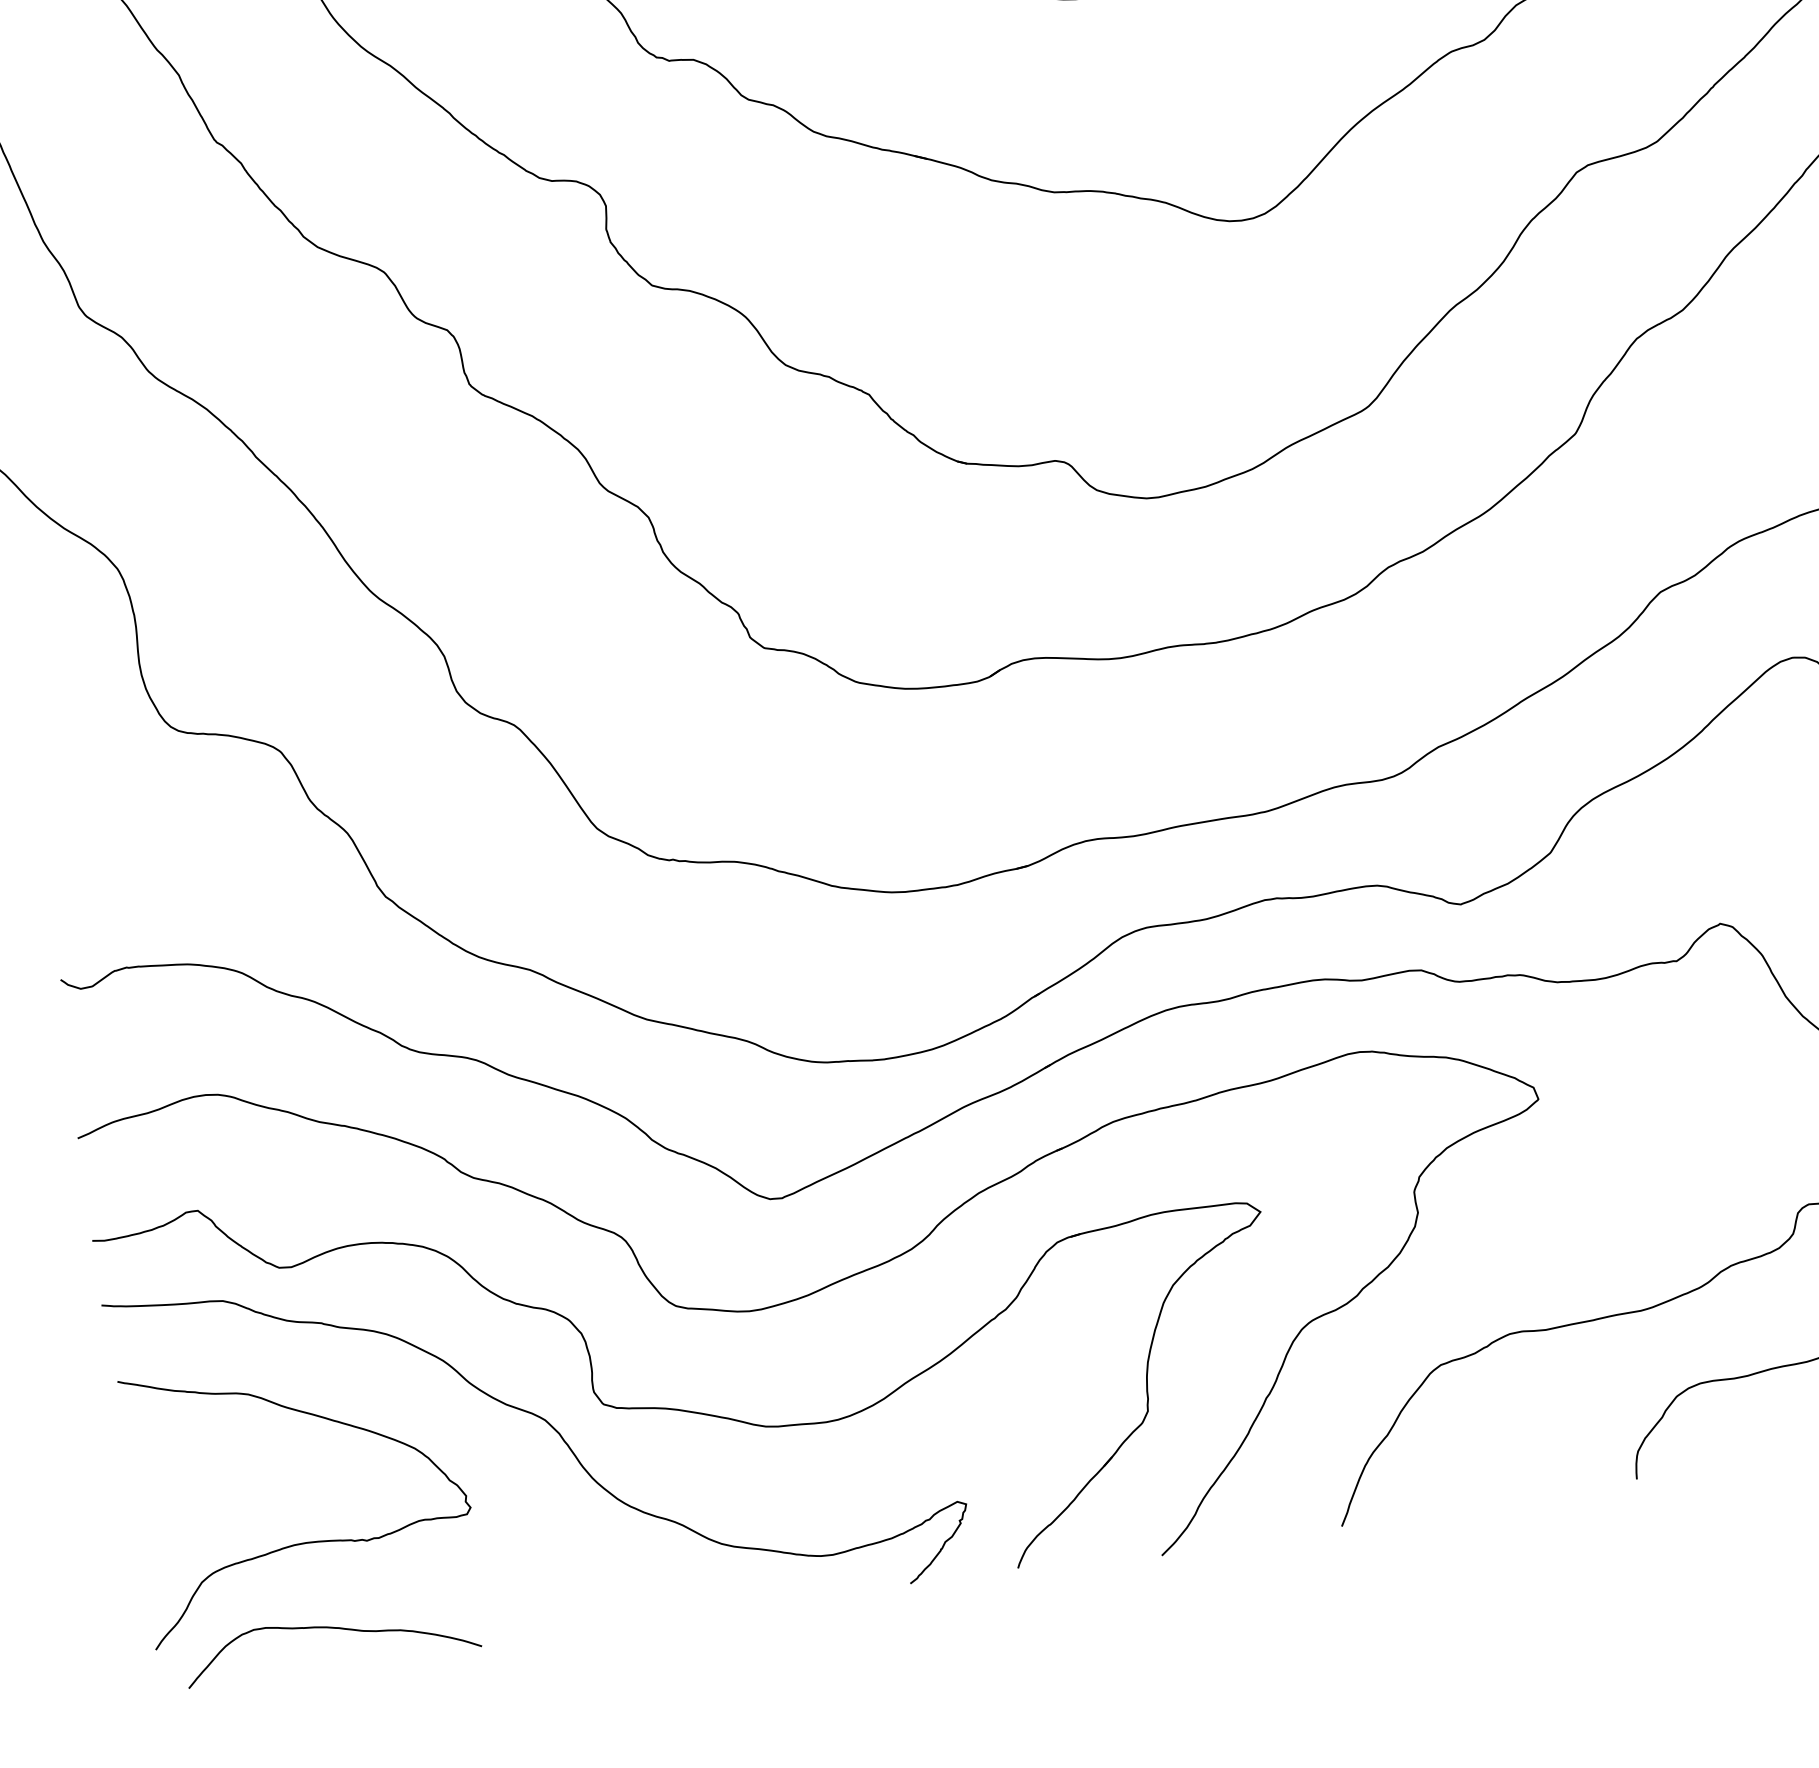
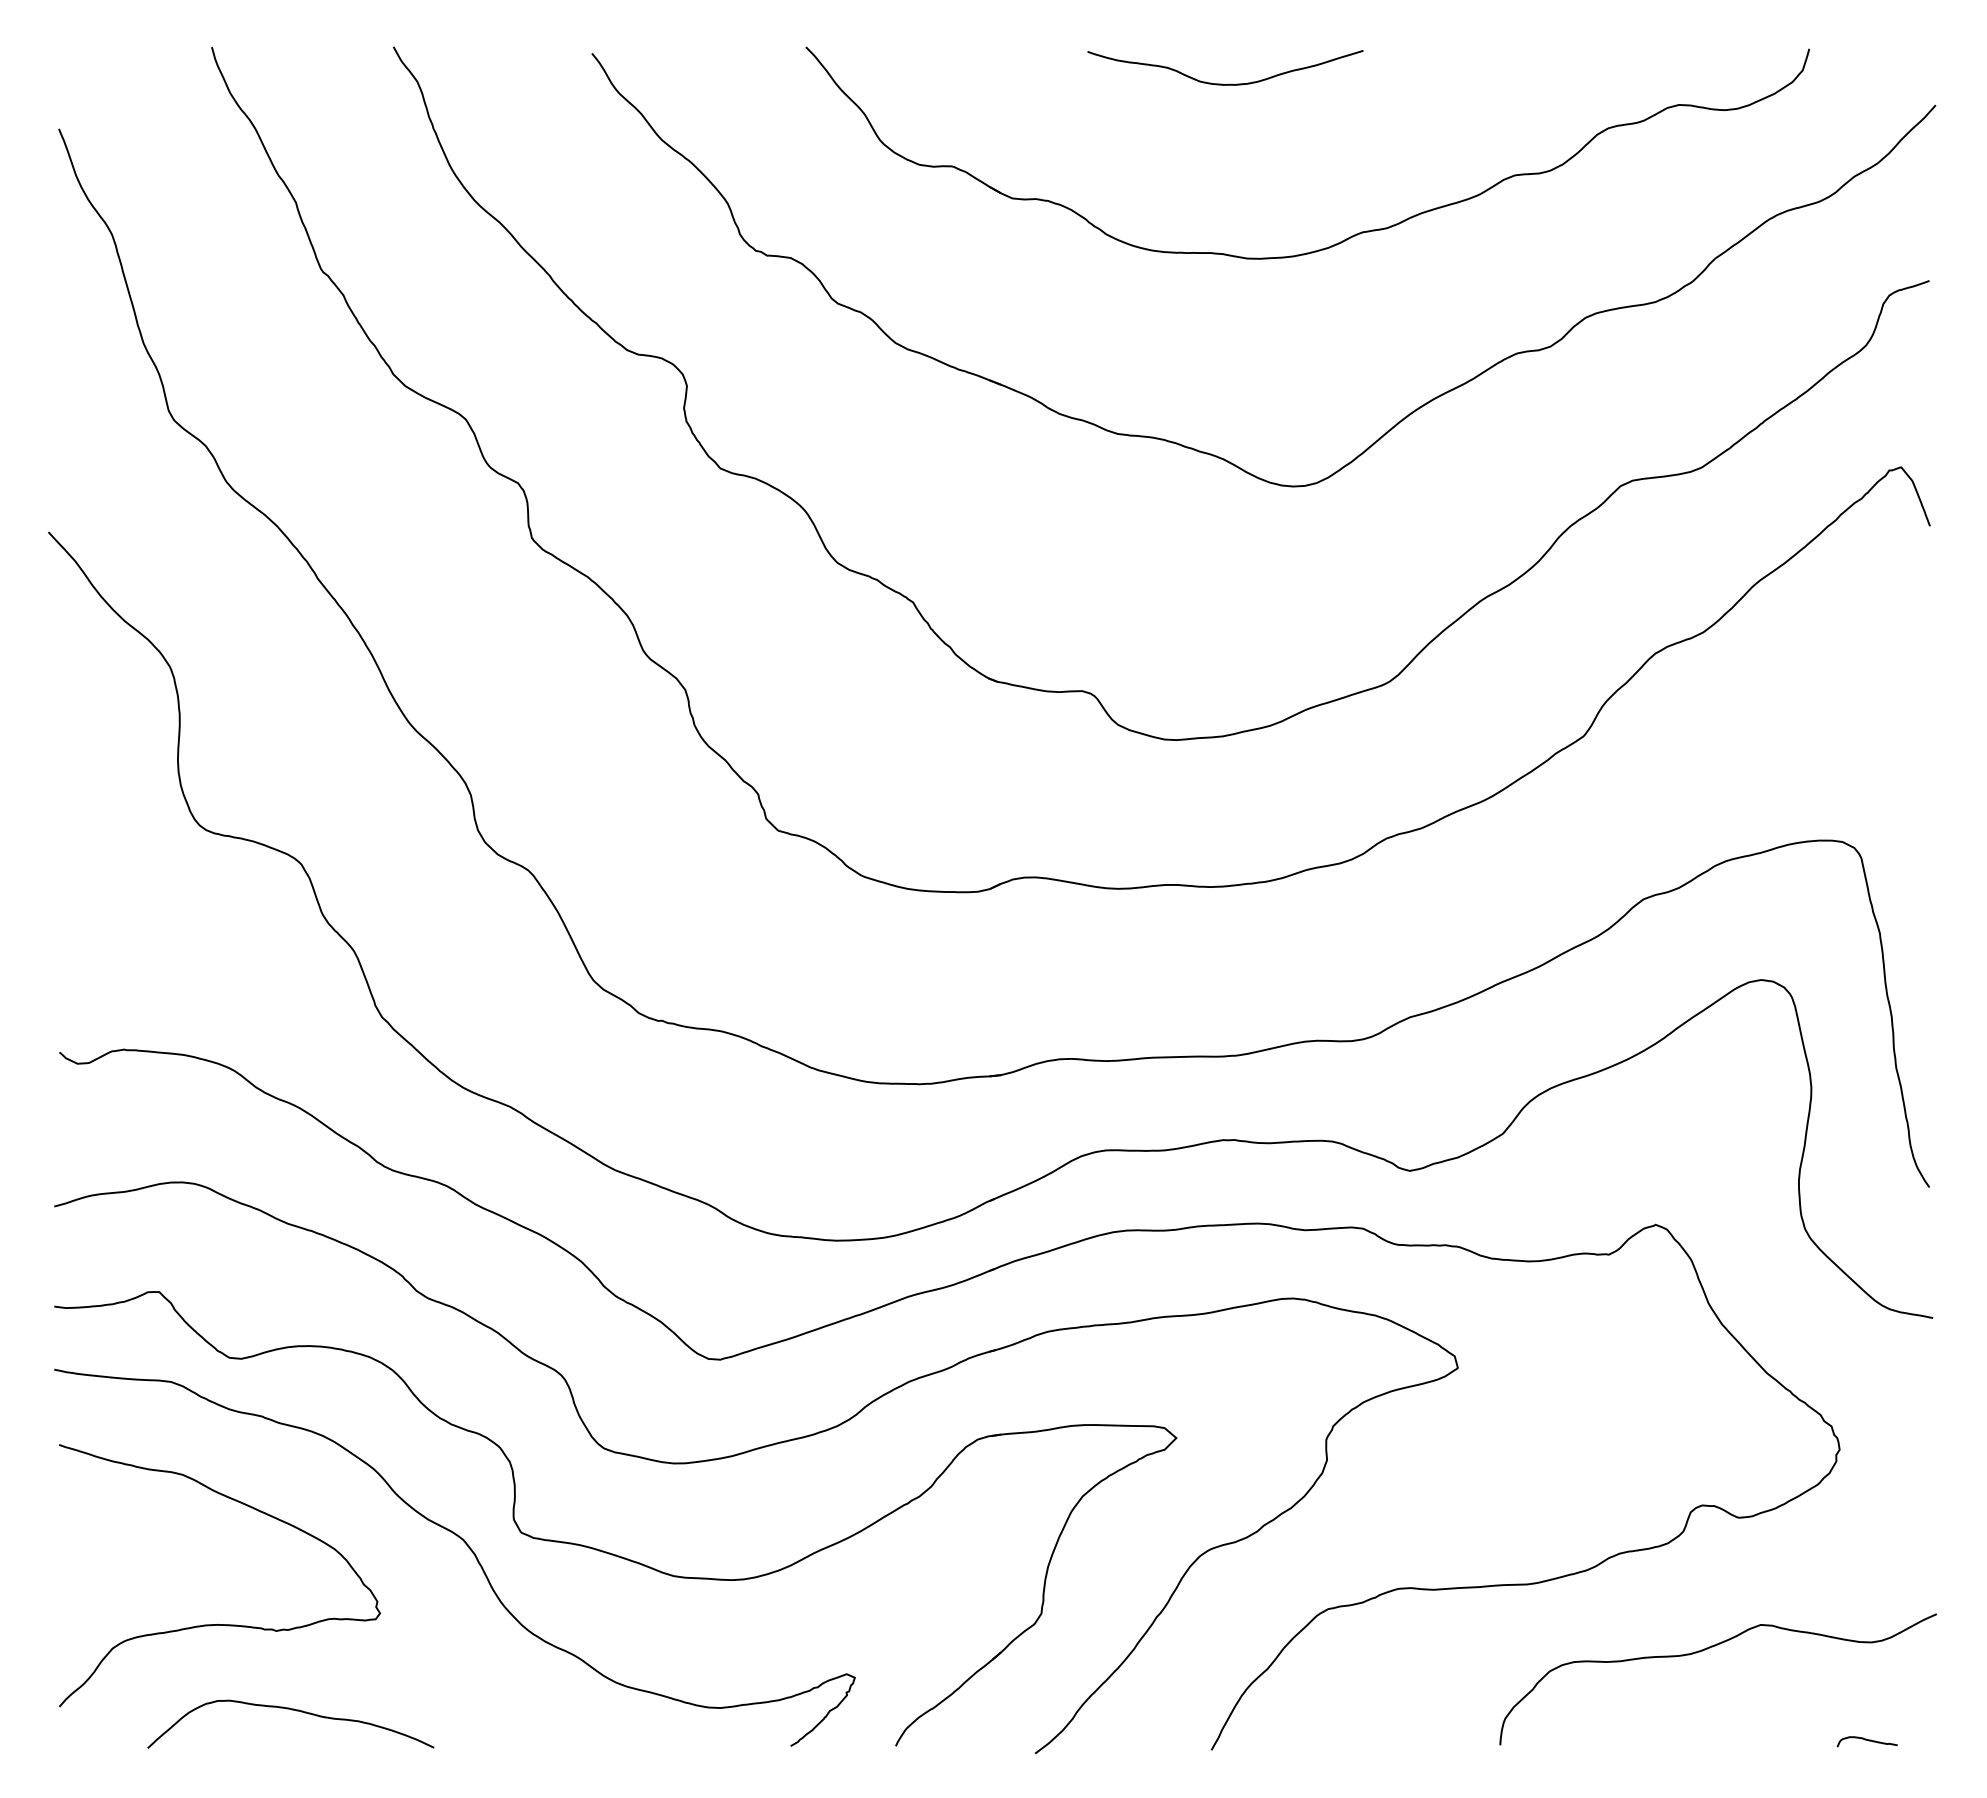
curve: (330, 1628) -> (291, 1710), moved

